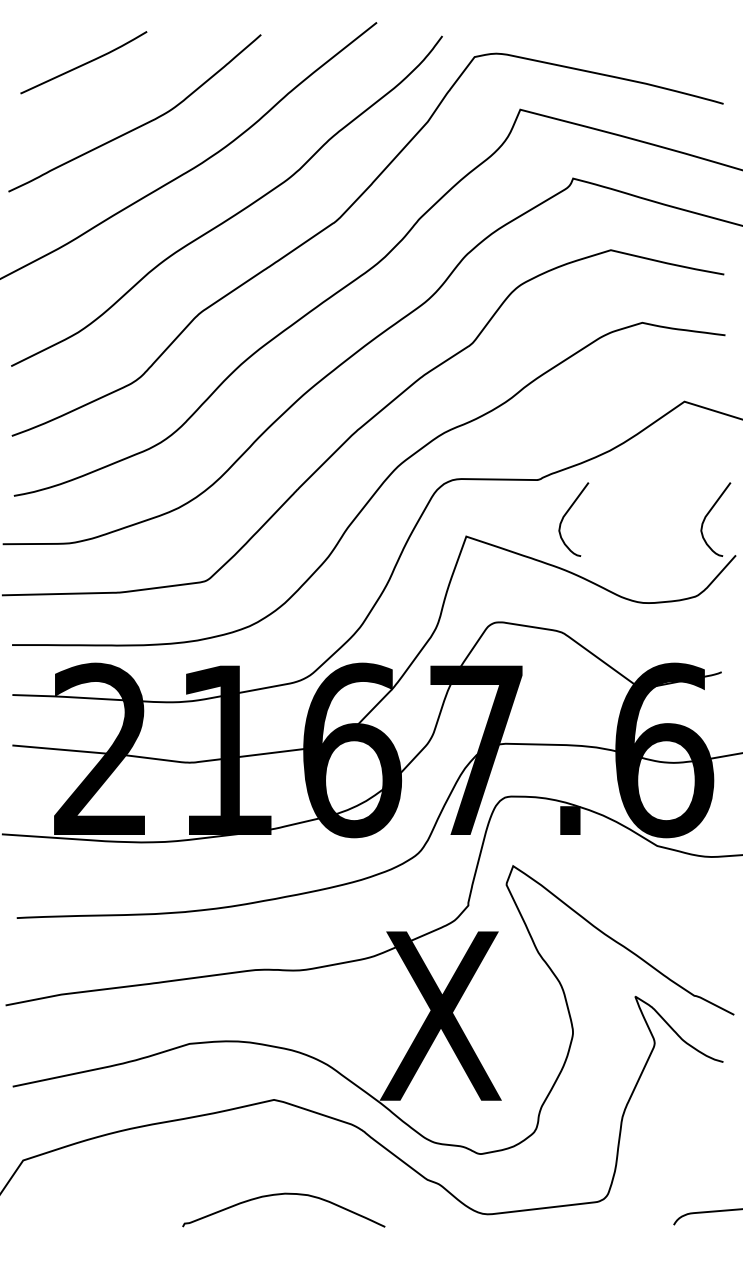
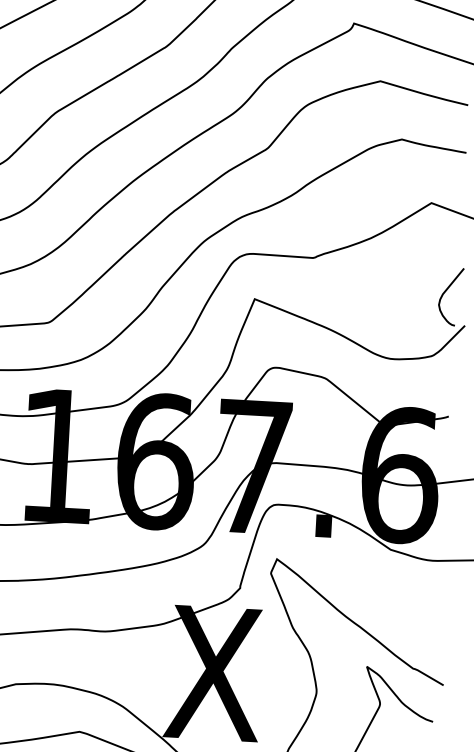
curve: (567, 513) -> (334, 285), removed

